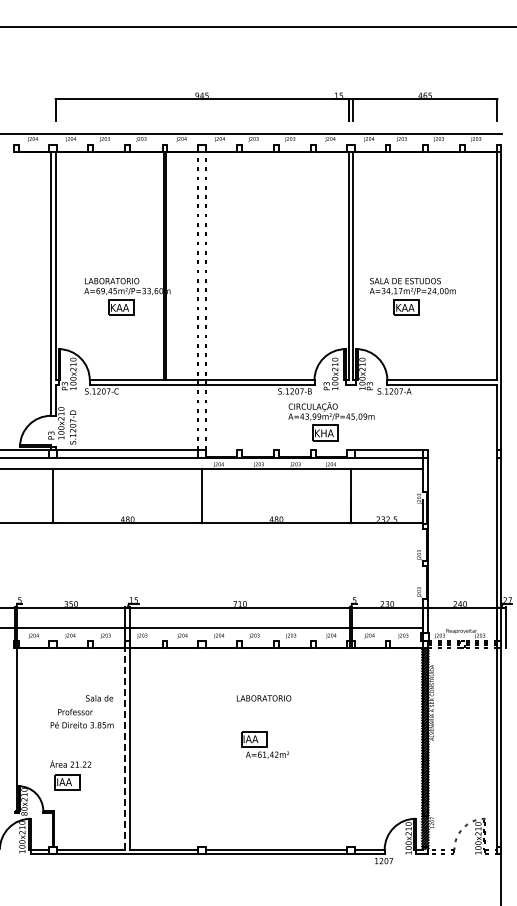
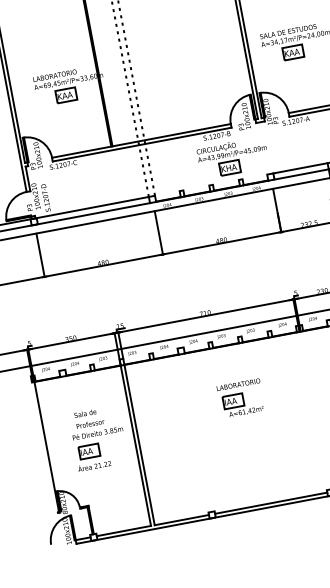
part: (331, 421) -> (233, 157), moved
text: (99, 698) -> (85, 413), moved
part: (265, 744) -> (243, 403), moved
line: (125, 749) -> (136, 446), dashed -> solid
part: (67, 782) -> (89, 451), moved

